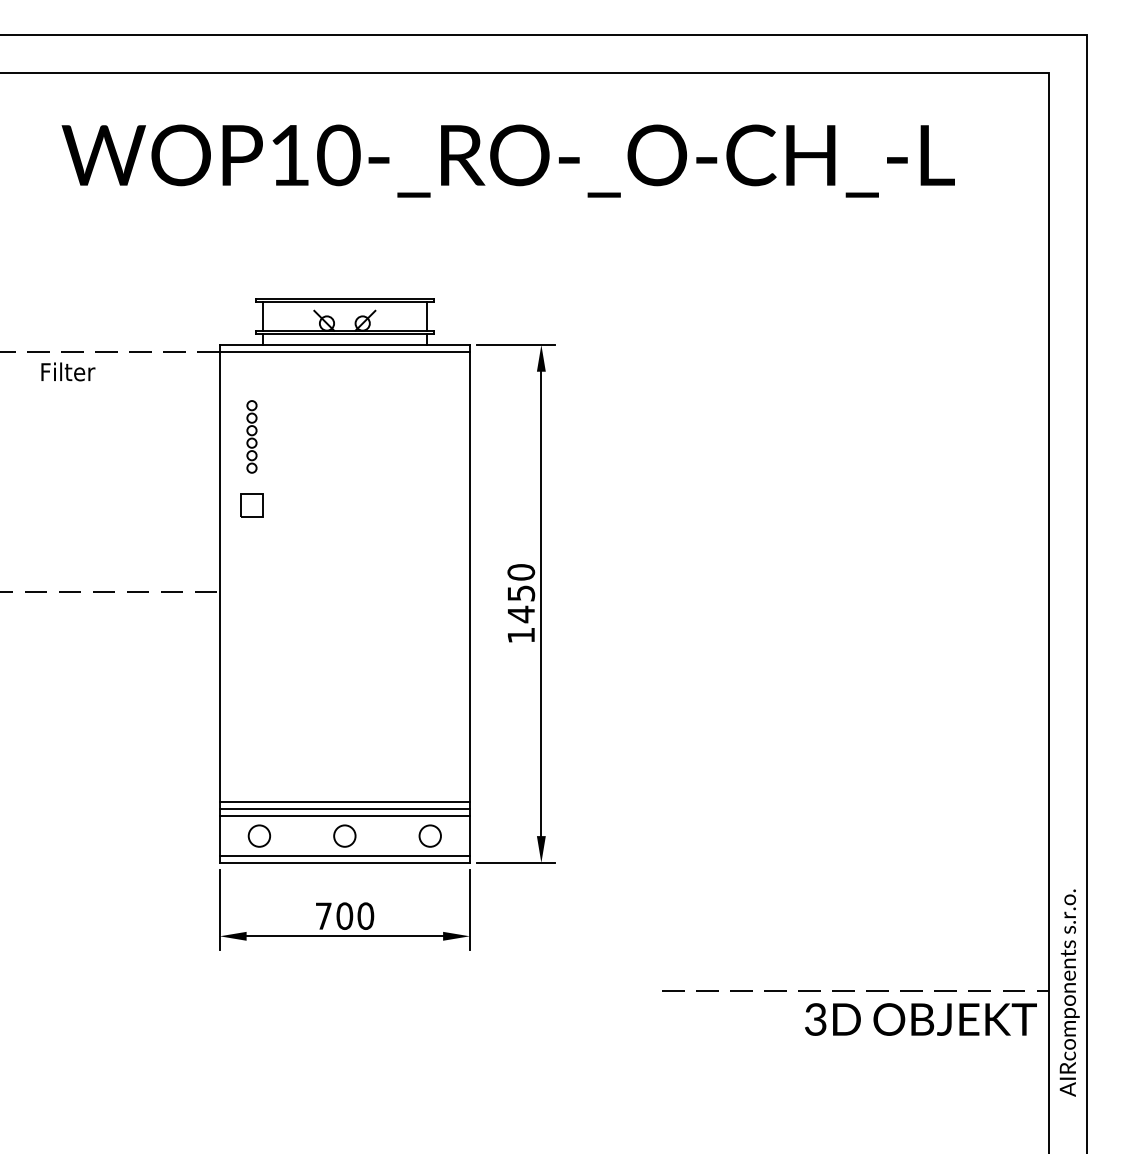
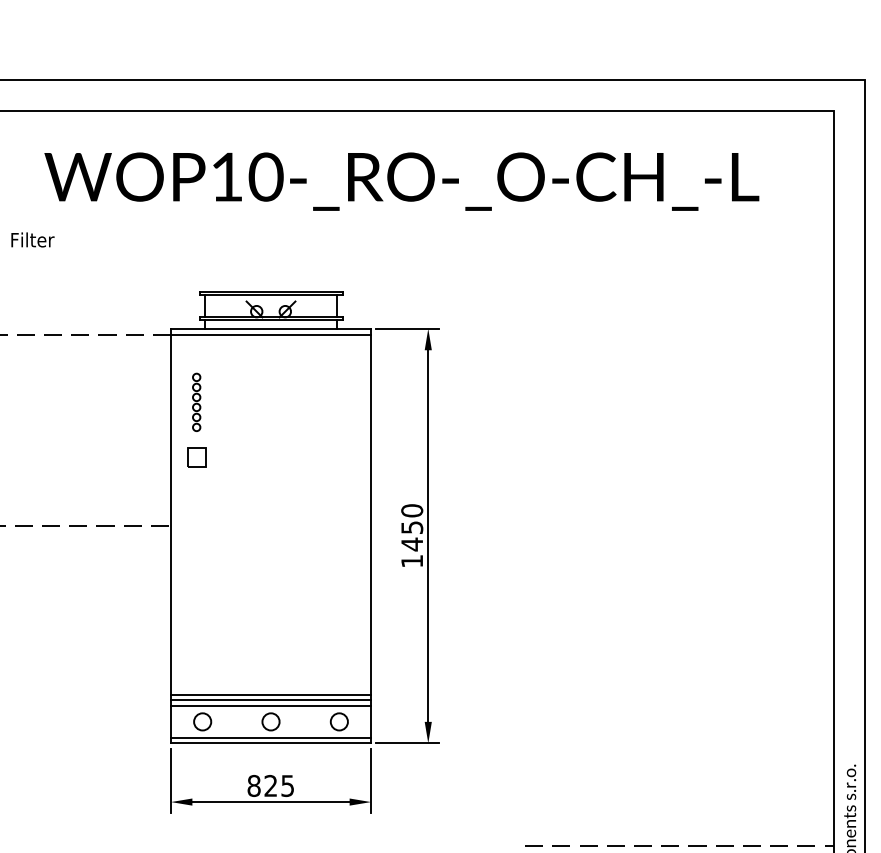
text: (68, 371) -> (33, 239), moved
text: (344, 915) -> (270, 785), 700 -> 825

